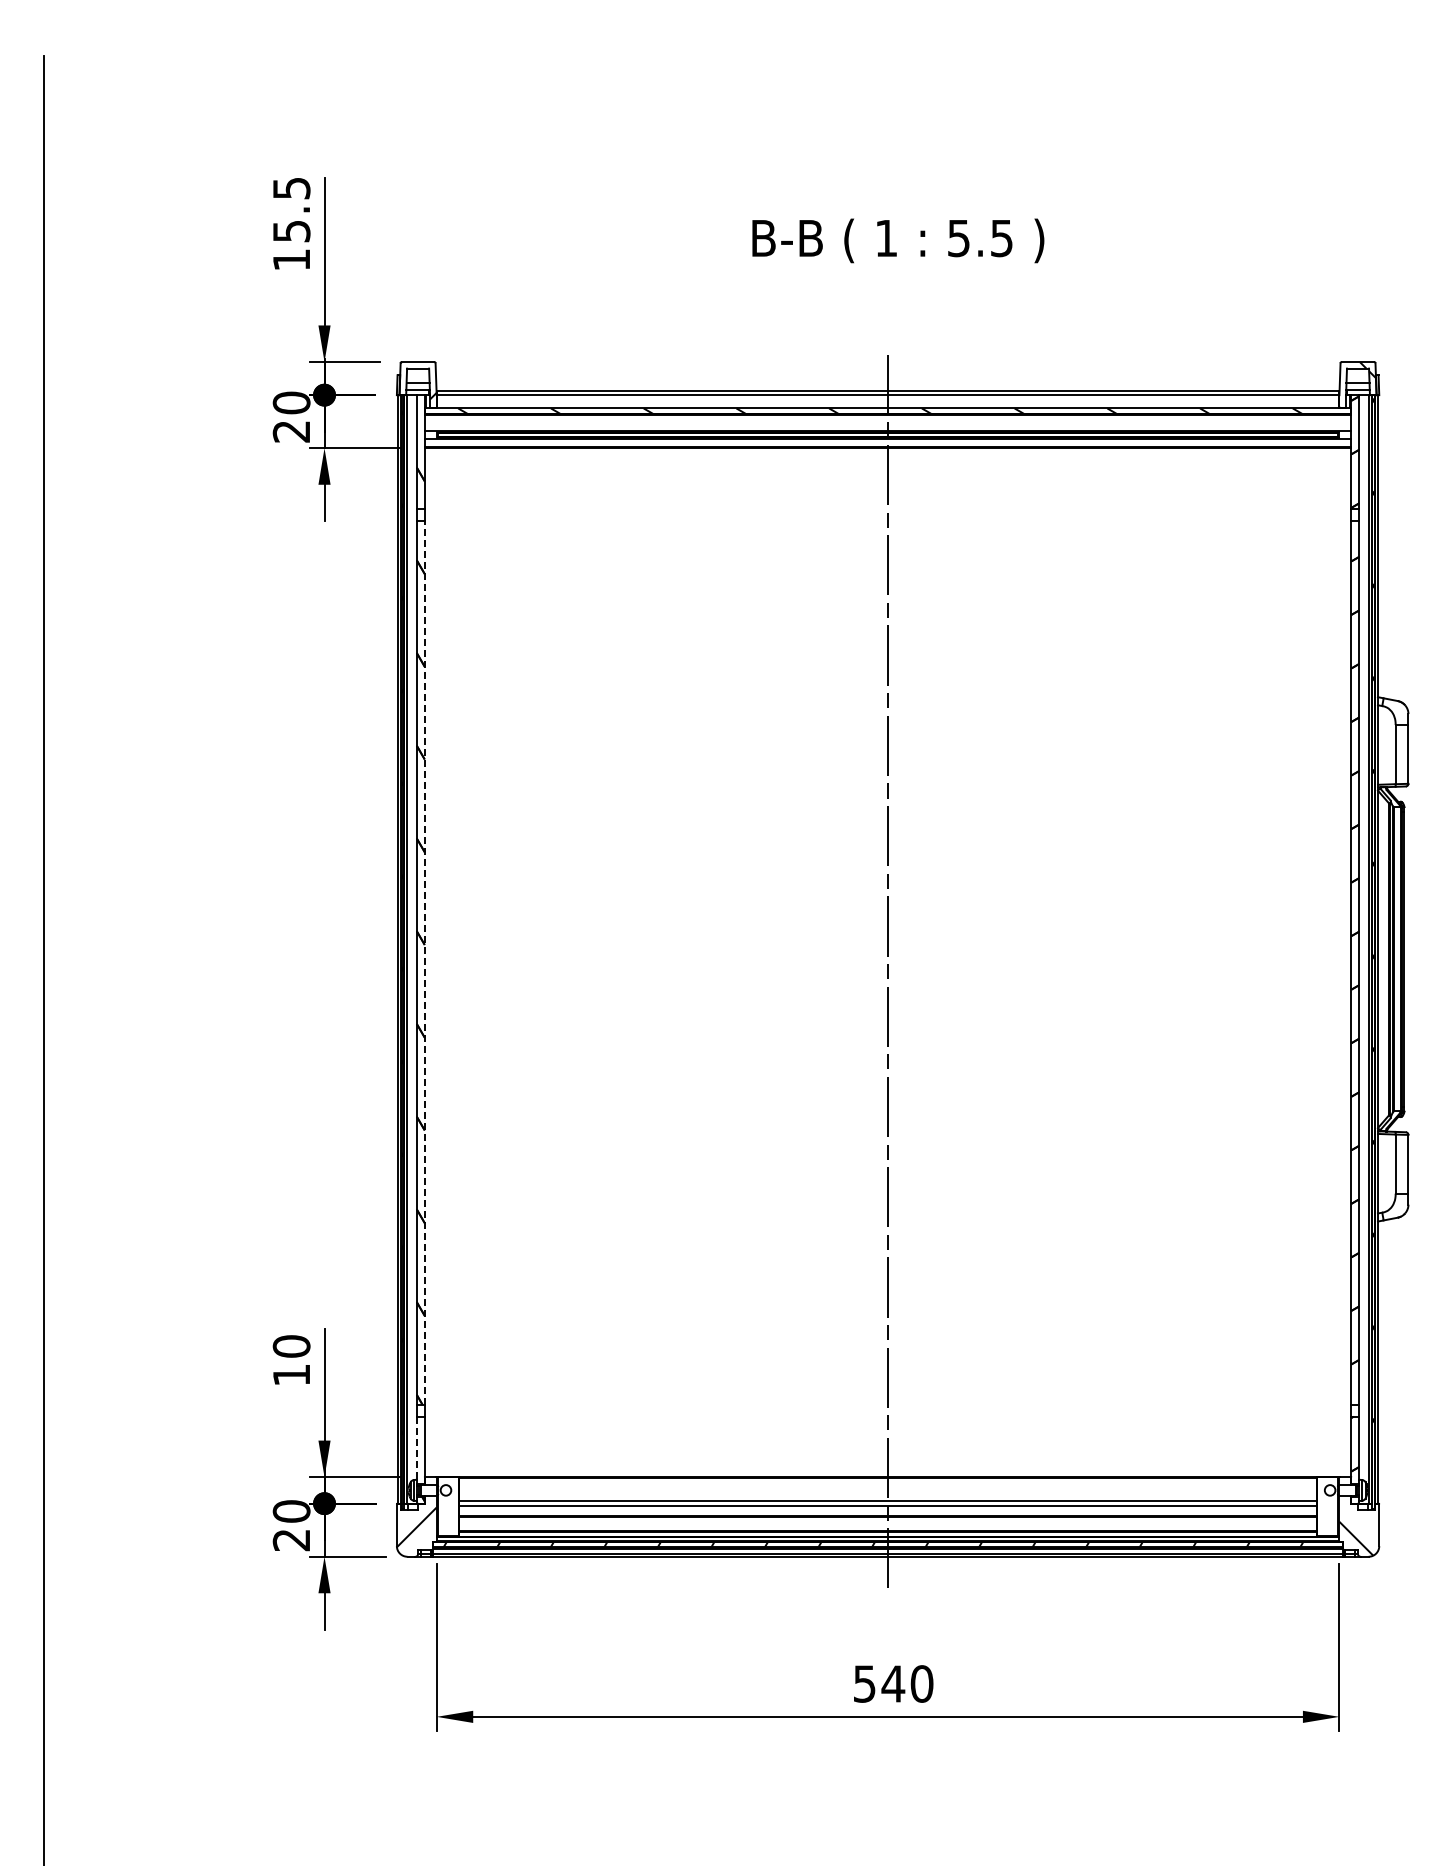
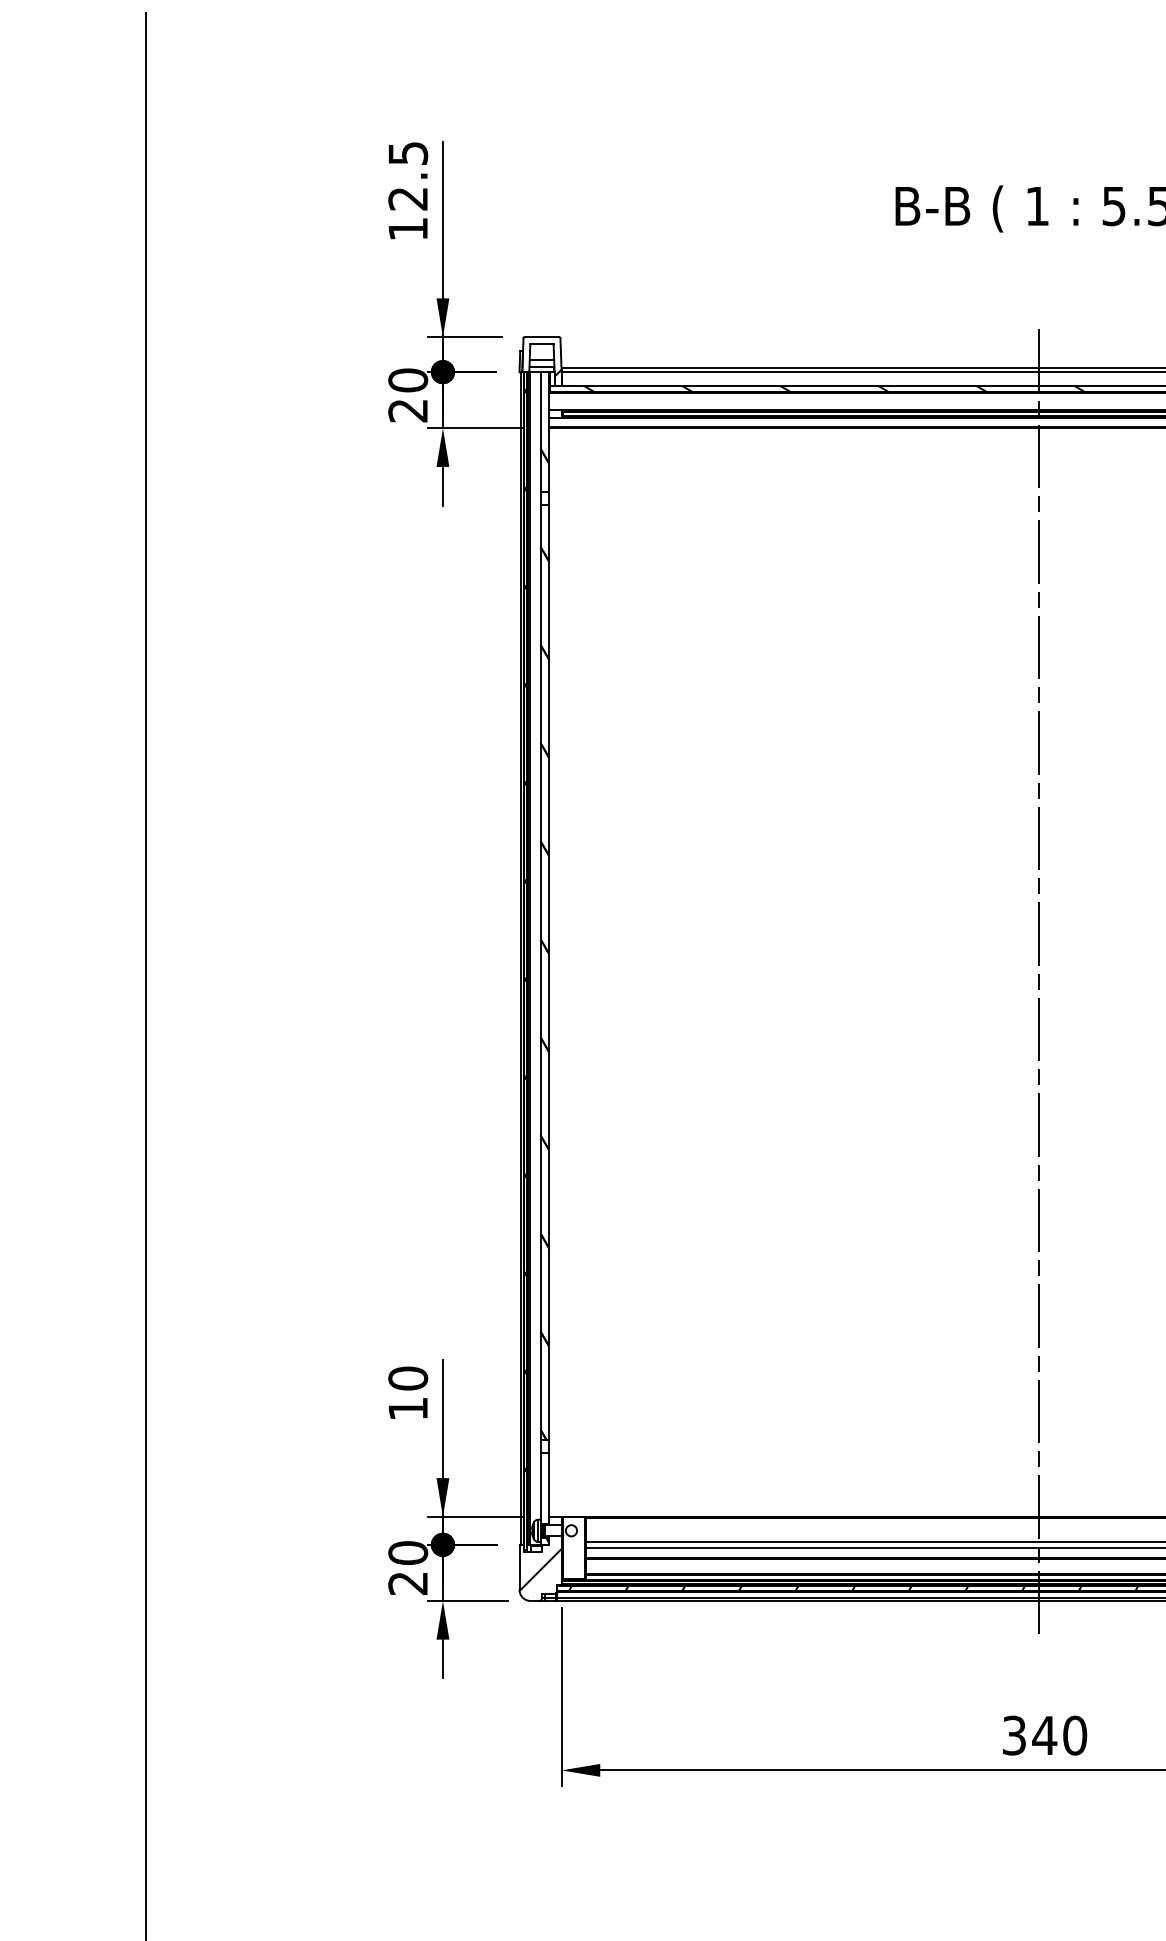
text: (291, 231) -> (408, 199), 15.5 -> 12.5
line: (424, 962) -> (548, 972), dashed -> solid
line: (416, 1448) -> (540, 1486), dashed -> solid
text: (864, 1683) -> (1014, 1735), 540 -> 340

